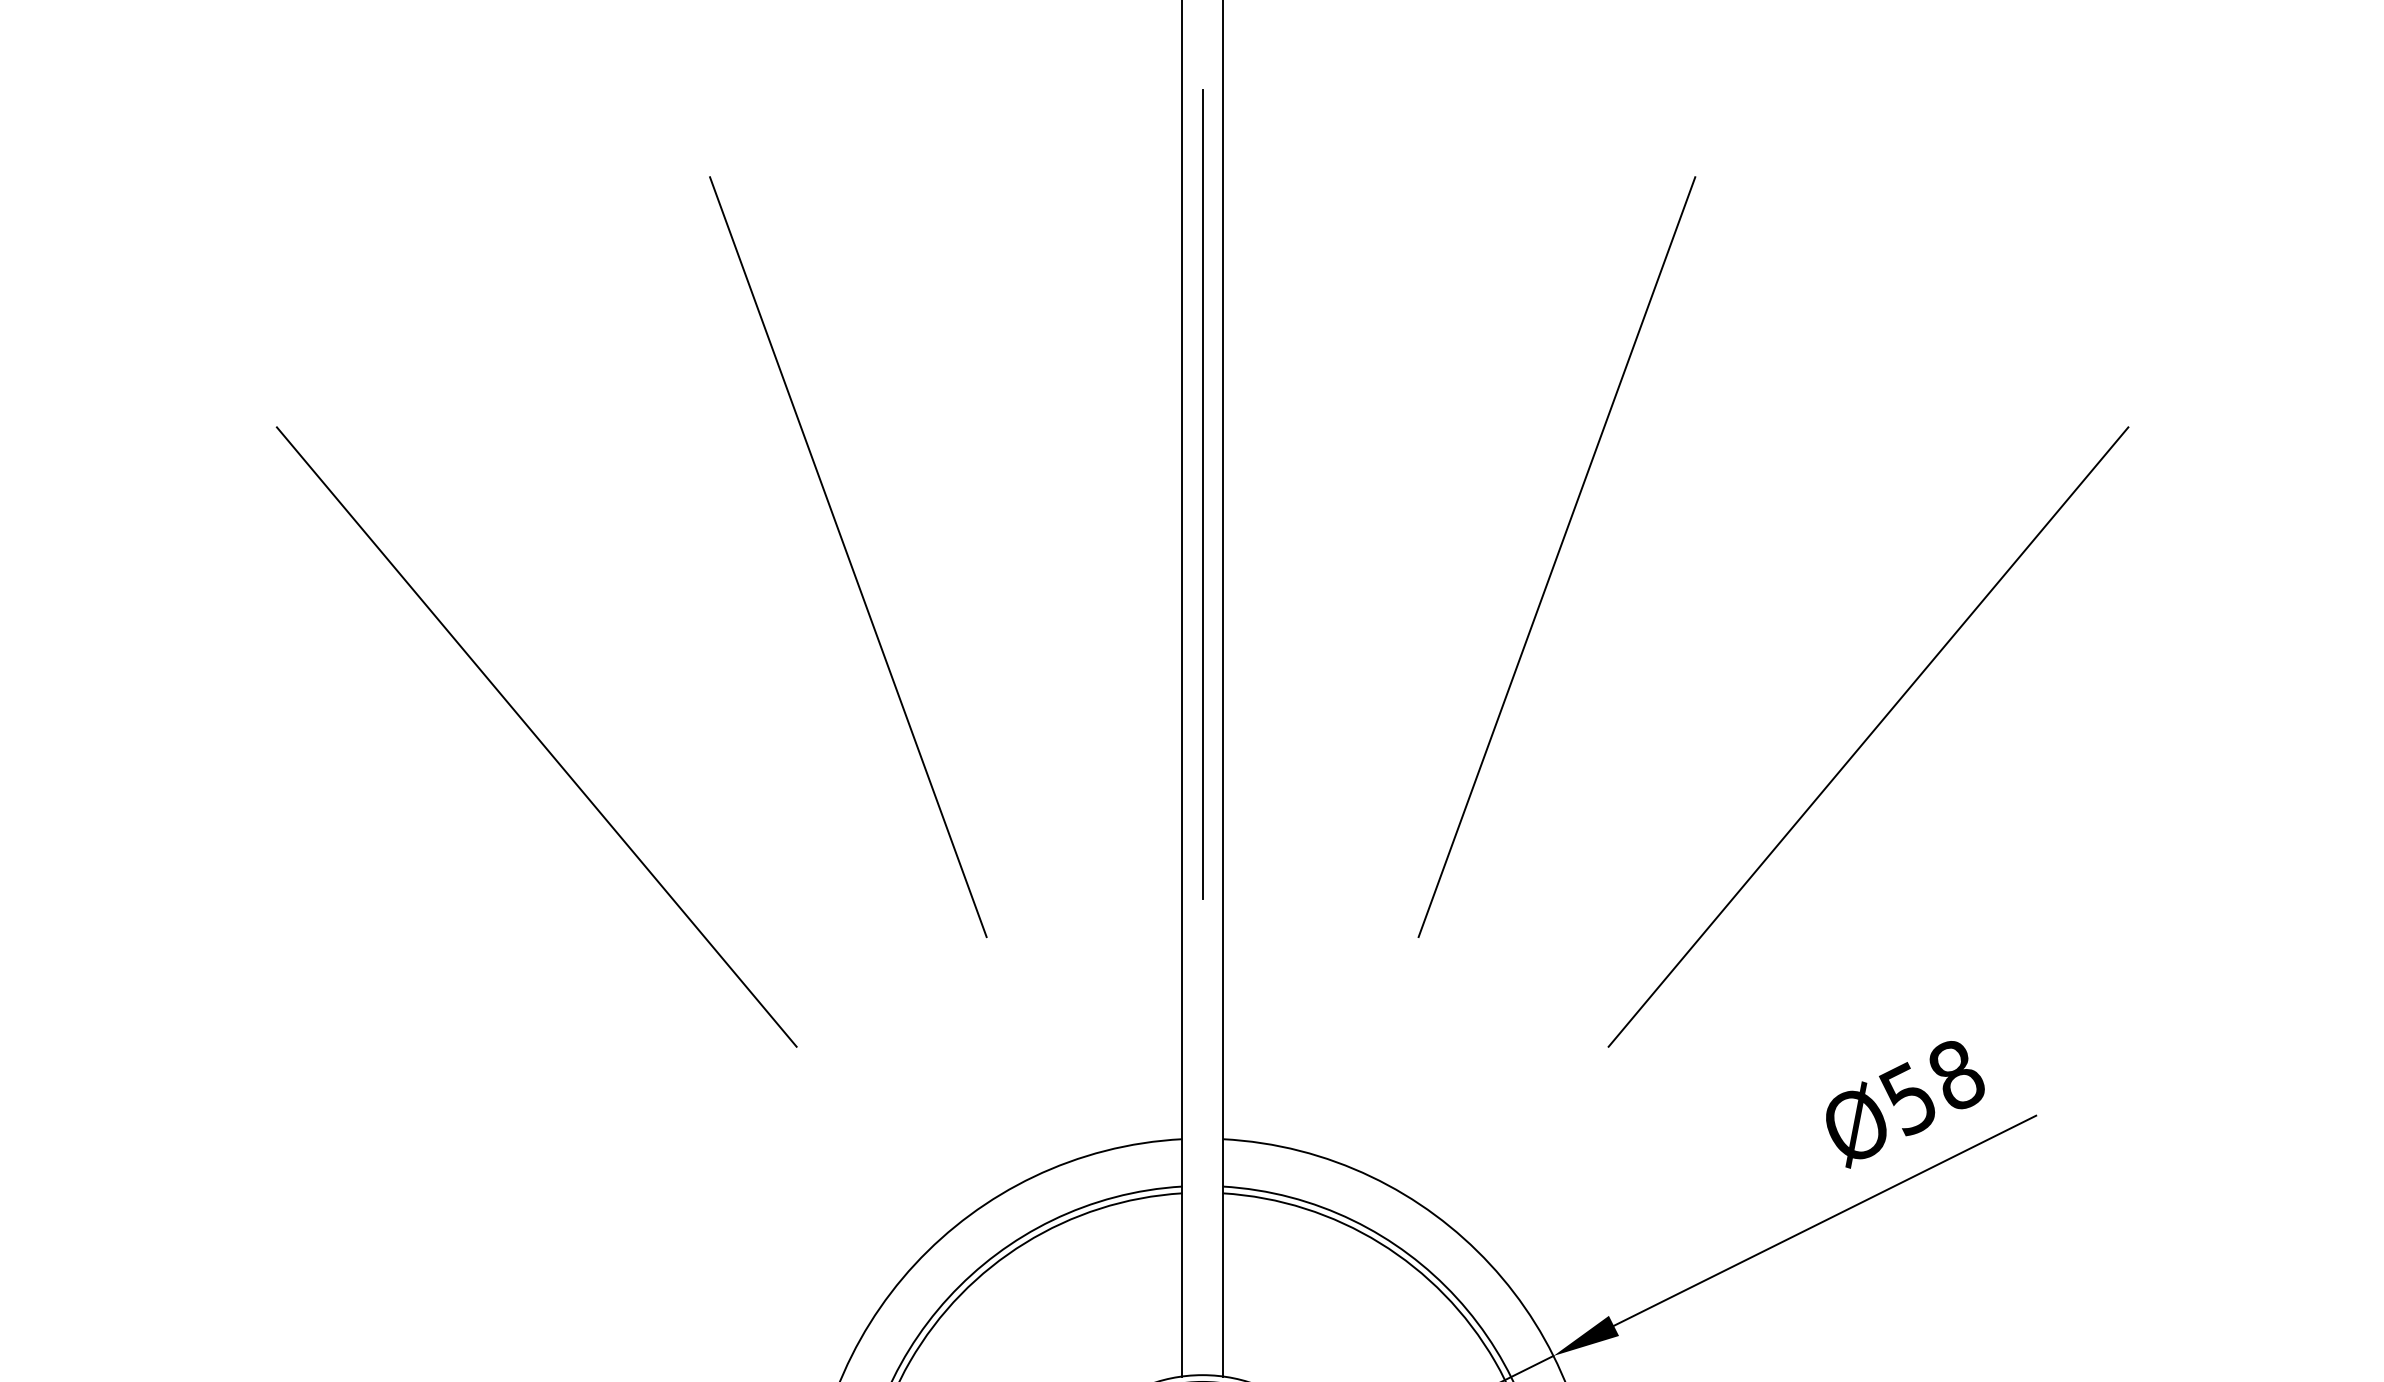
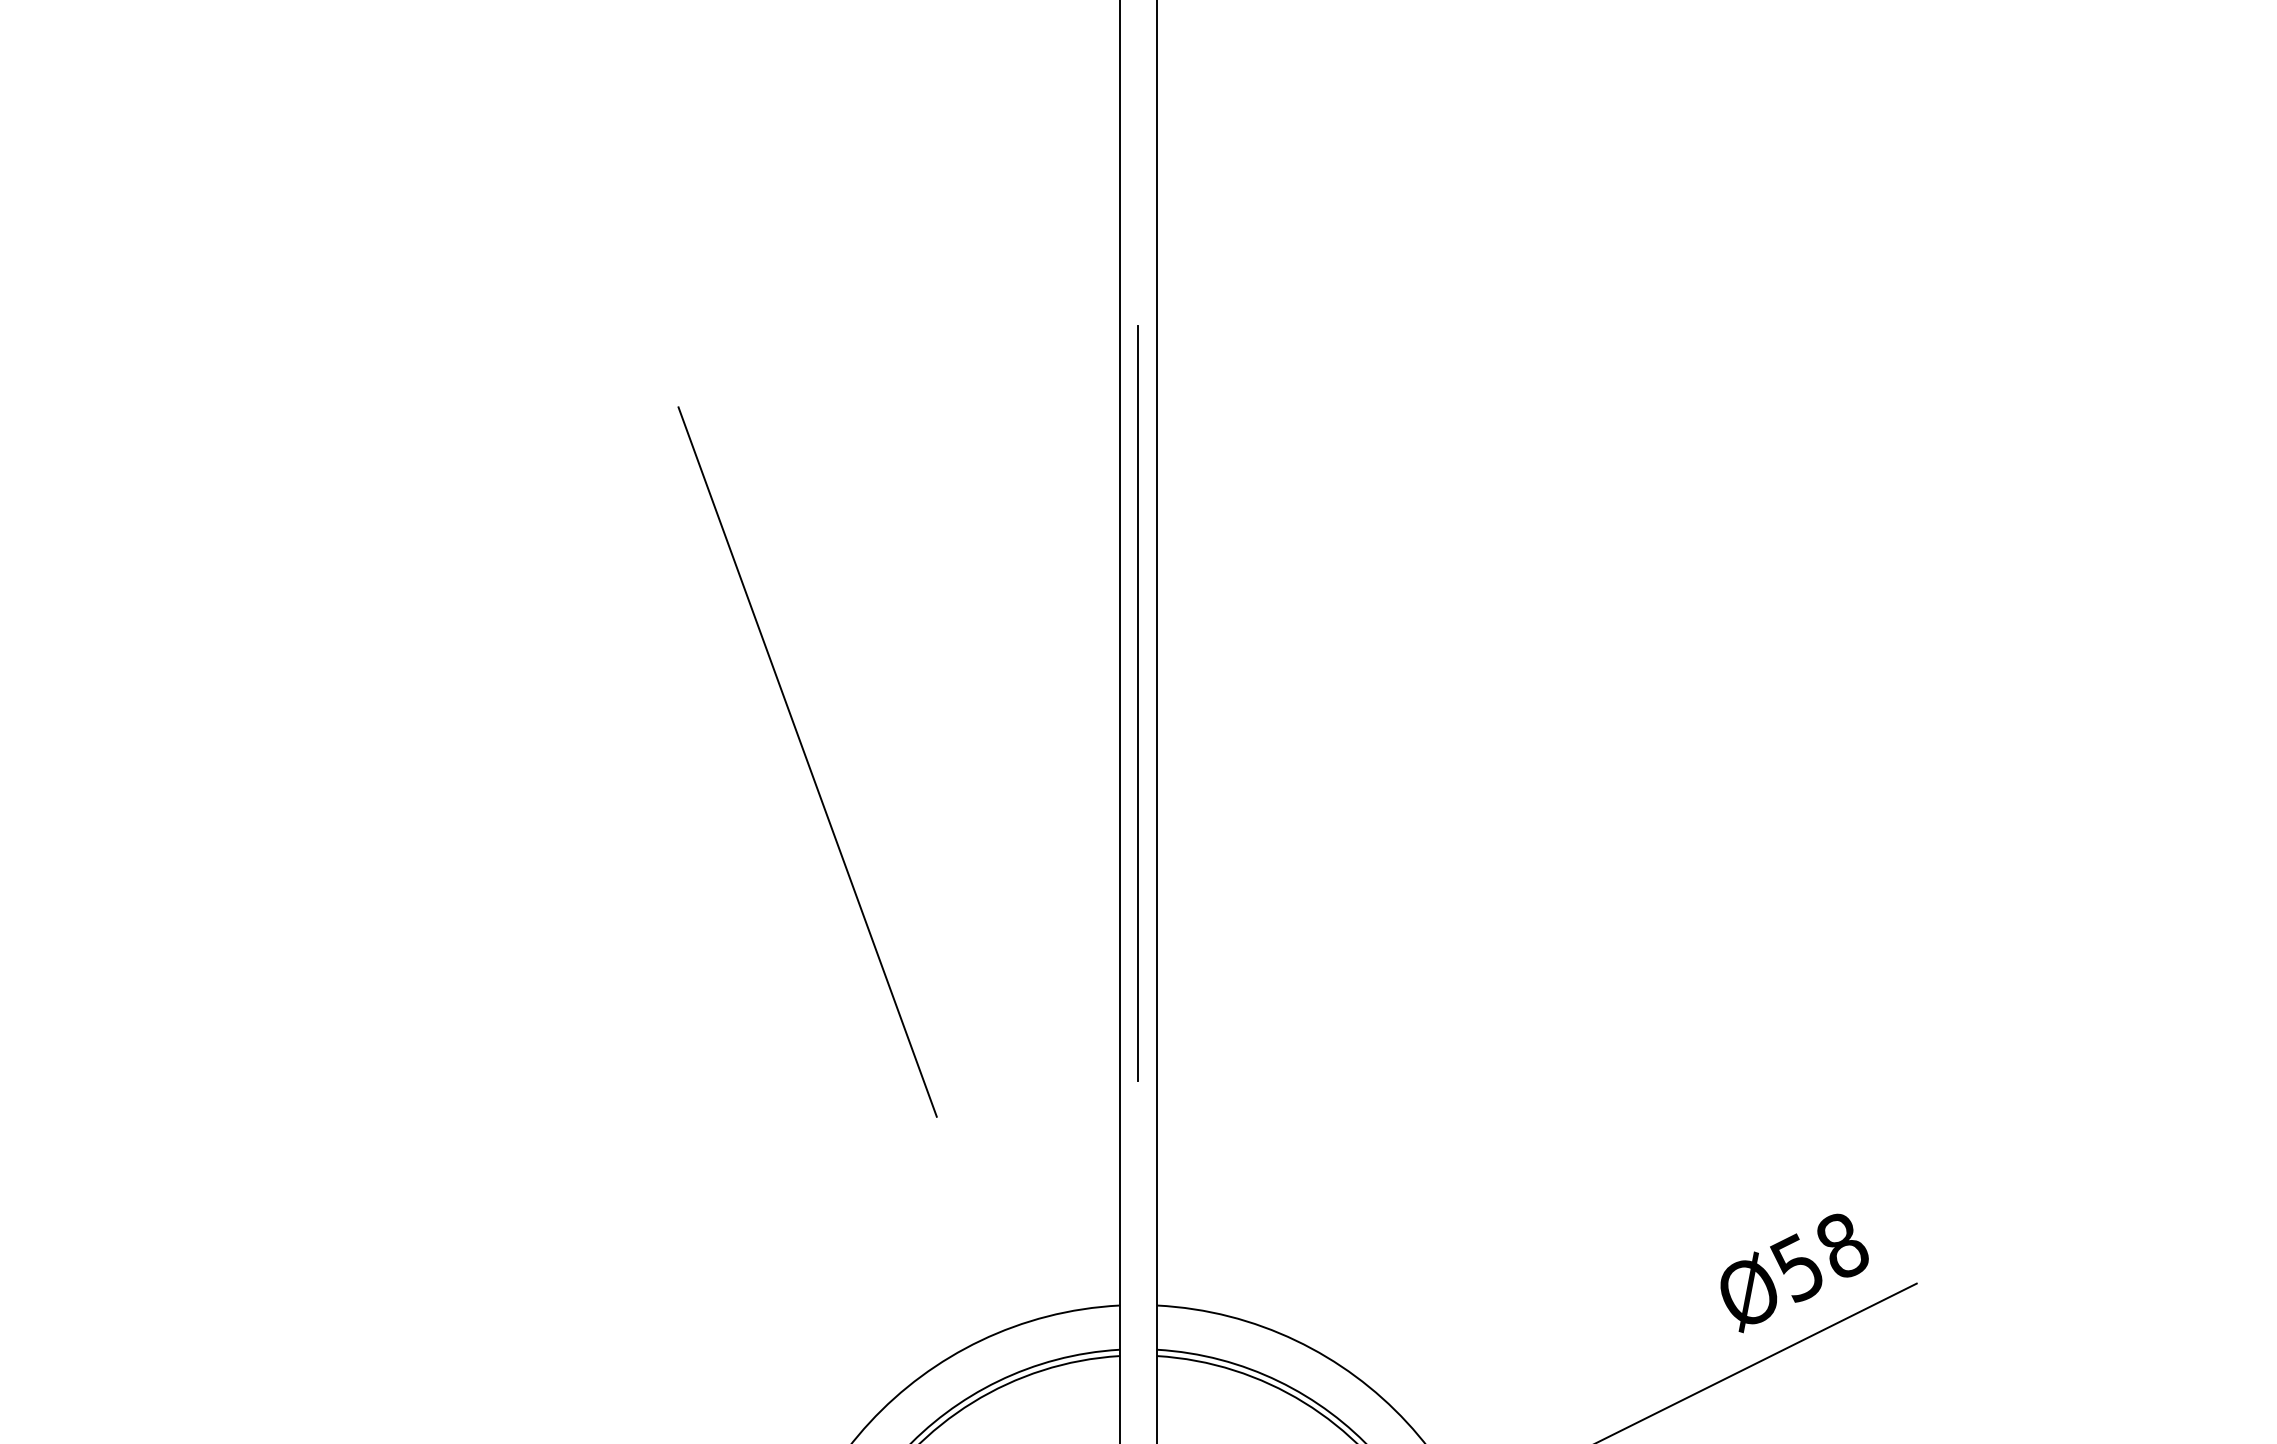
line: (1557, 556) -> (1469, 761), removed
line: (536, 736) -> (516, 929), removed
line: (1867, 736) -> (1759, 929), removed

